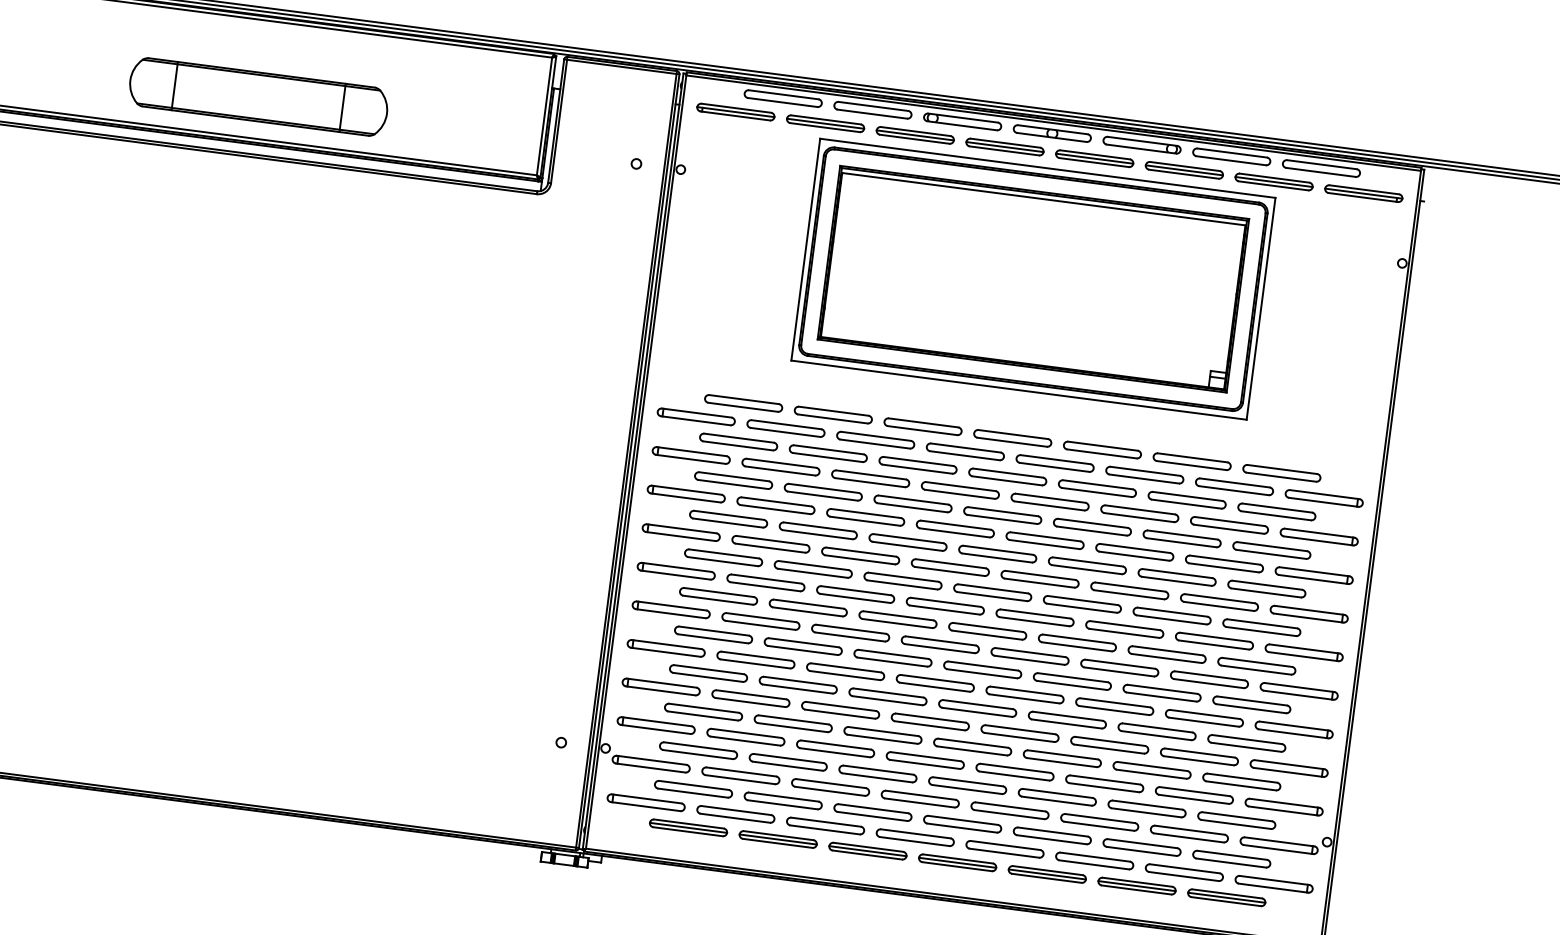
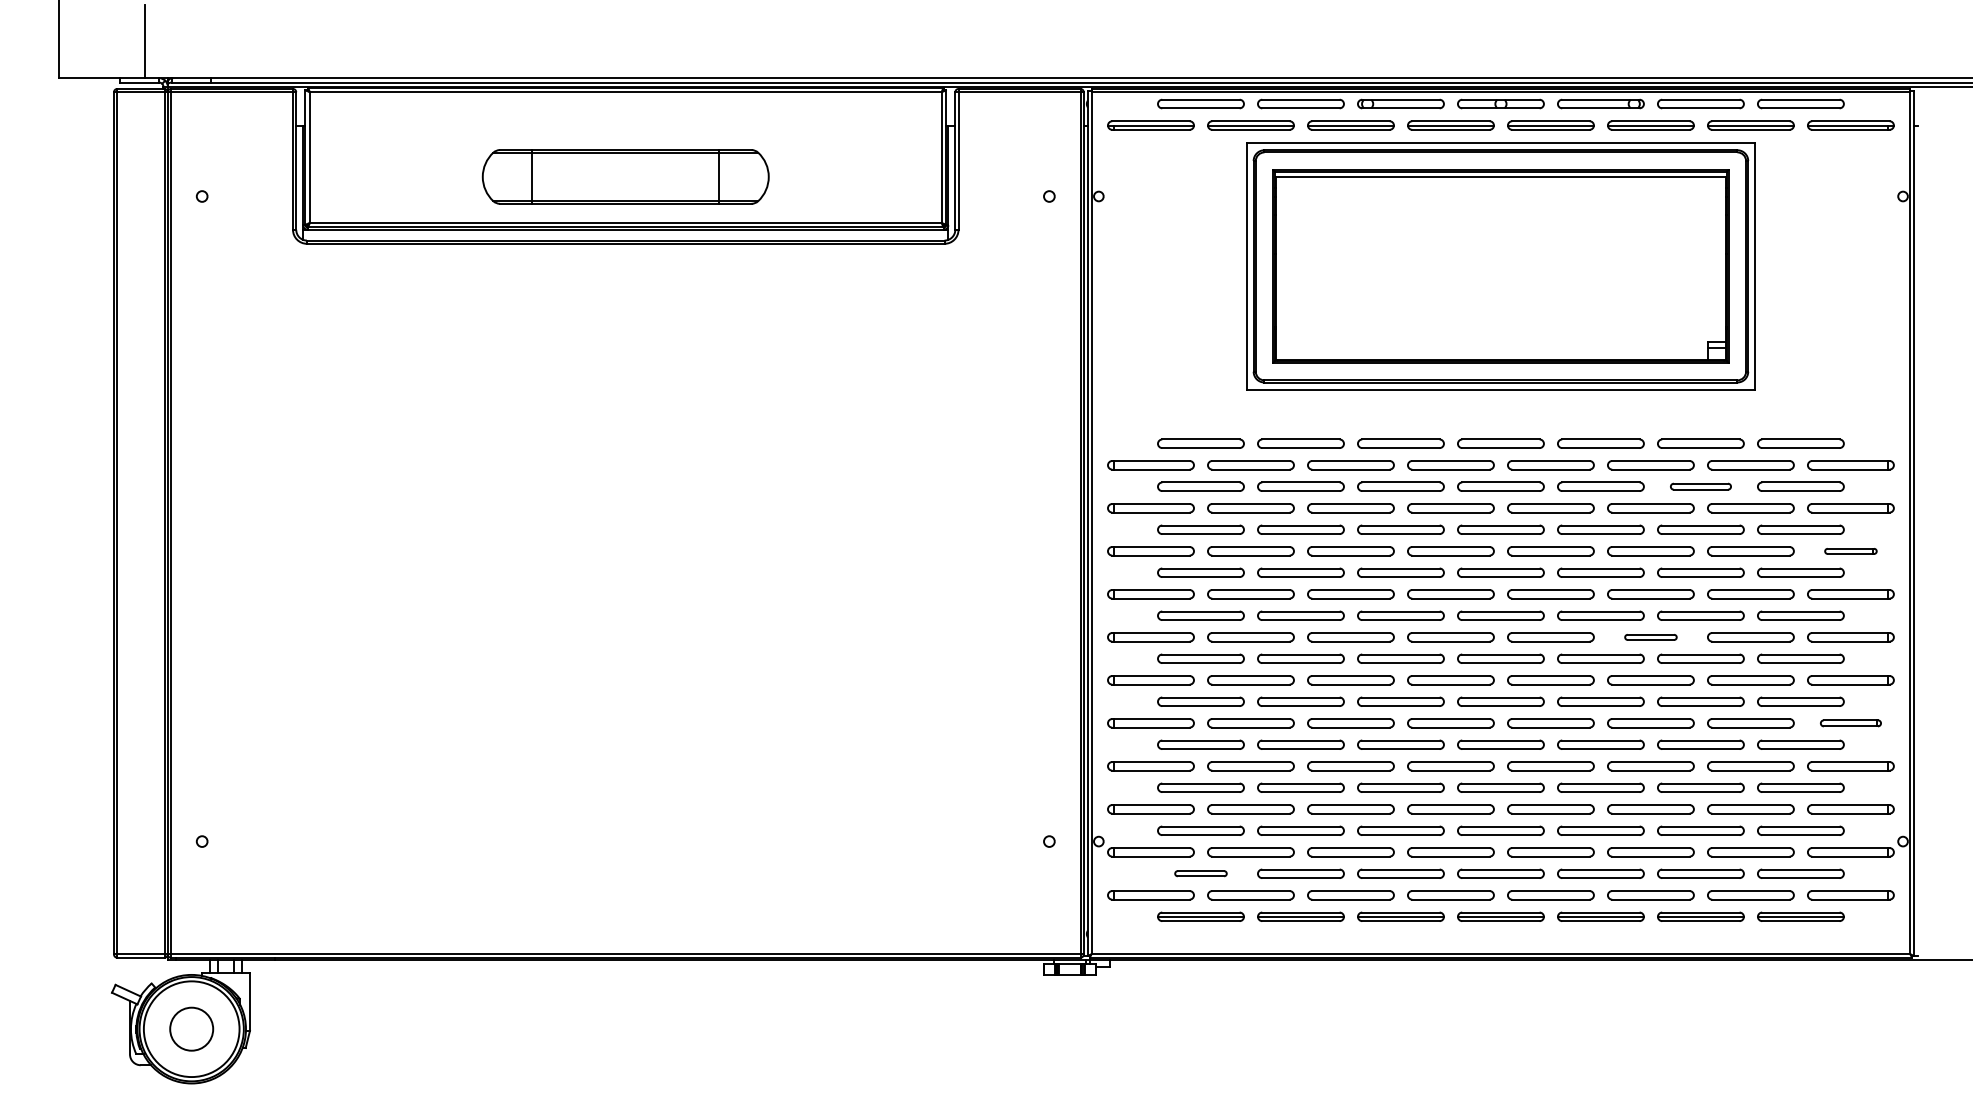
part: (1186, 499) -> (1700, 486), size x0.7
part: (1313, 575) -> (1850, 551), size x0.6
part: (1124, 629) -> (1650, 637), size x0.6
part: (1293, 730) -> (1850, 723), size x0.7
part: (693, 788) -> (1200, 873), size x0.6

